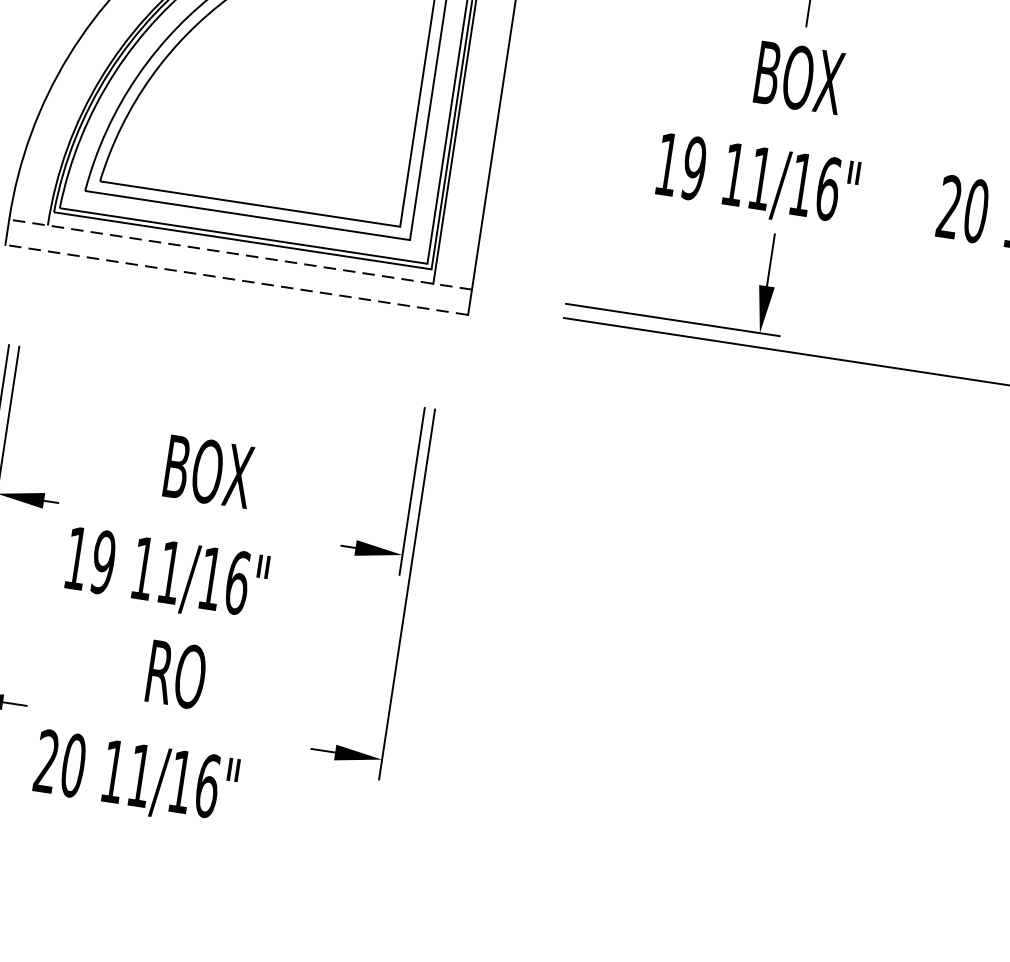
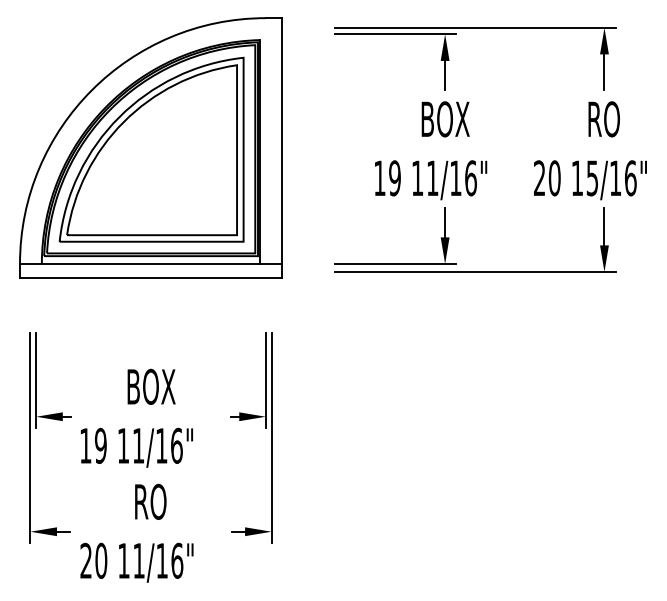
line: (239, 253) -> (150, 263), dashed -> solid
line: (235, 280) -> (150, 278), dashed -> solid

